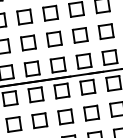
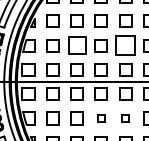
part: (80, 35) -> (125, 45), size x1.6
part: (27, 42) -> (76, 45), size x1.4
part: (91, 113) -> (125, 118), size x0.6
part: (64, 117) -> (100, 118), size x0.6

